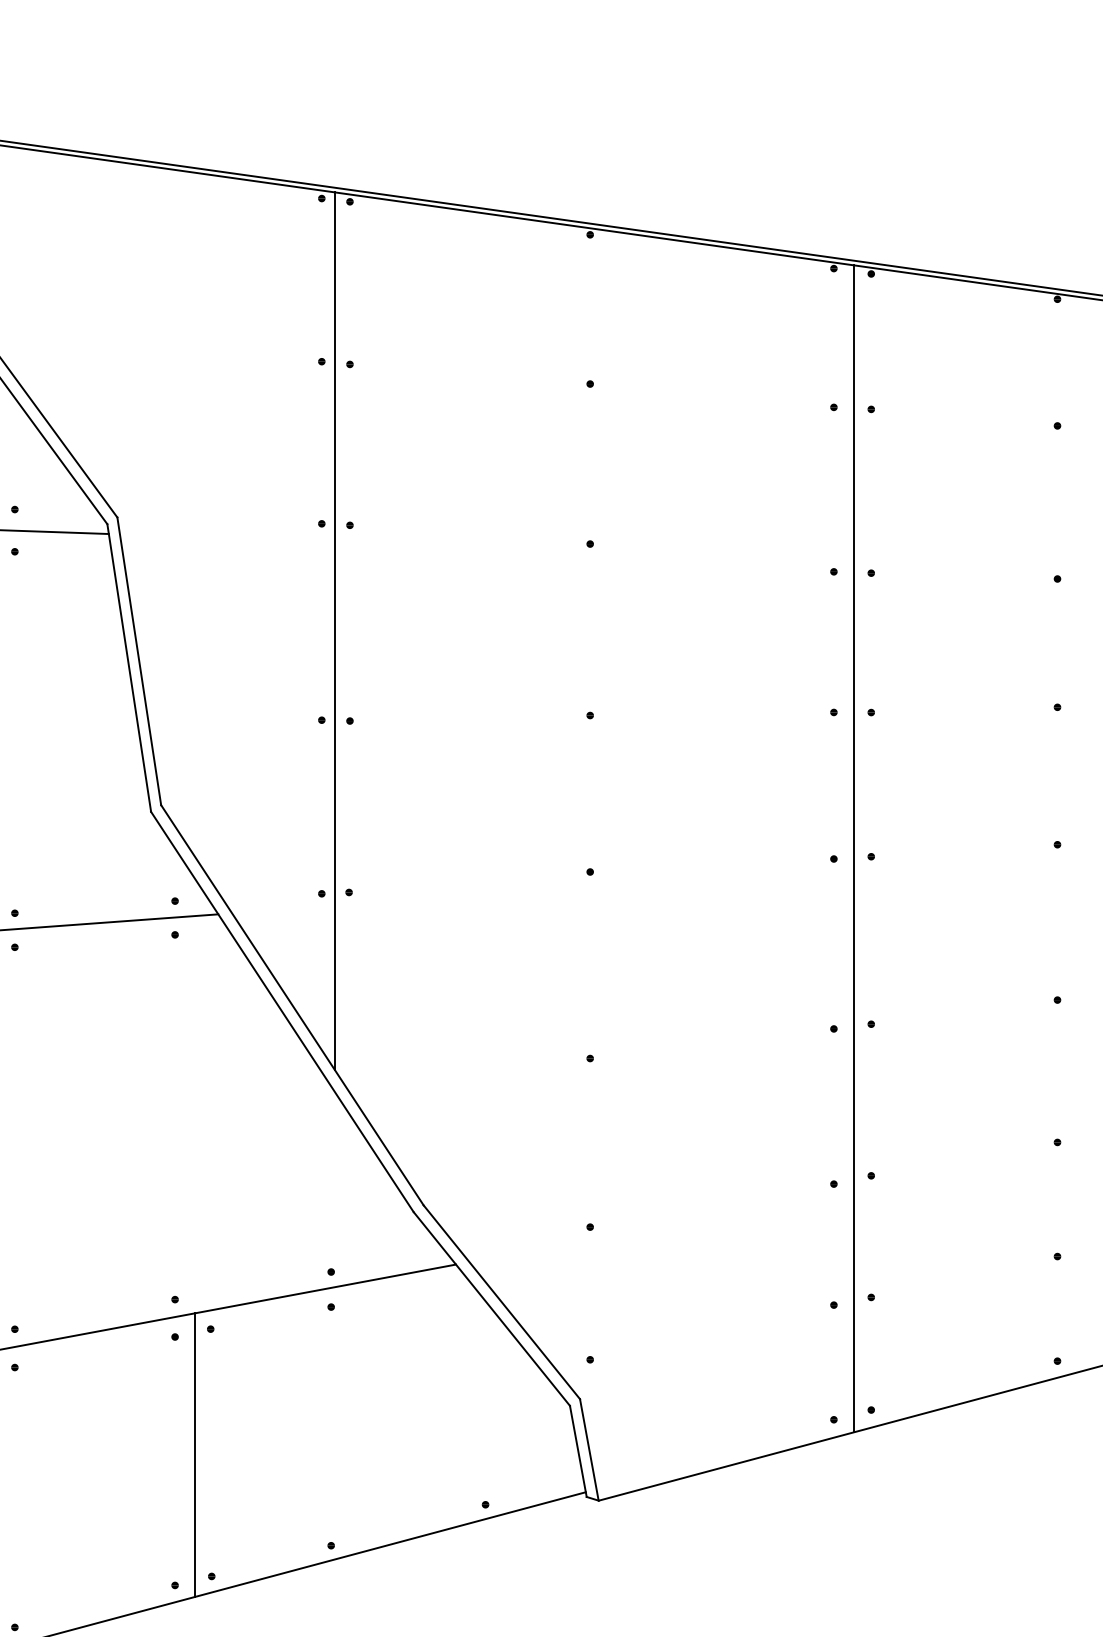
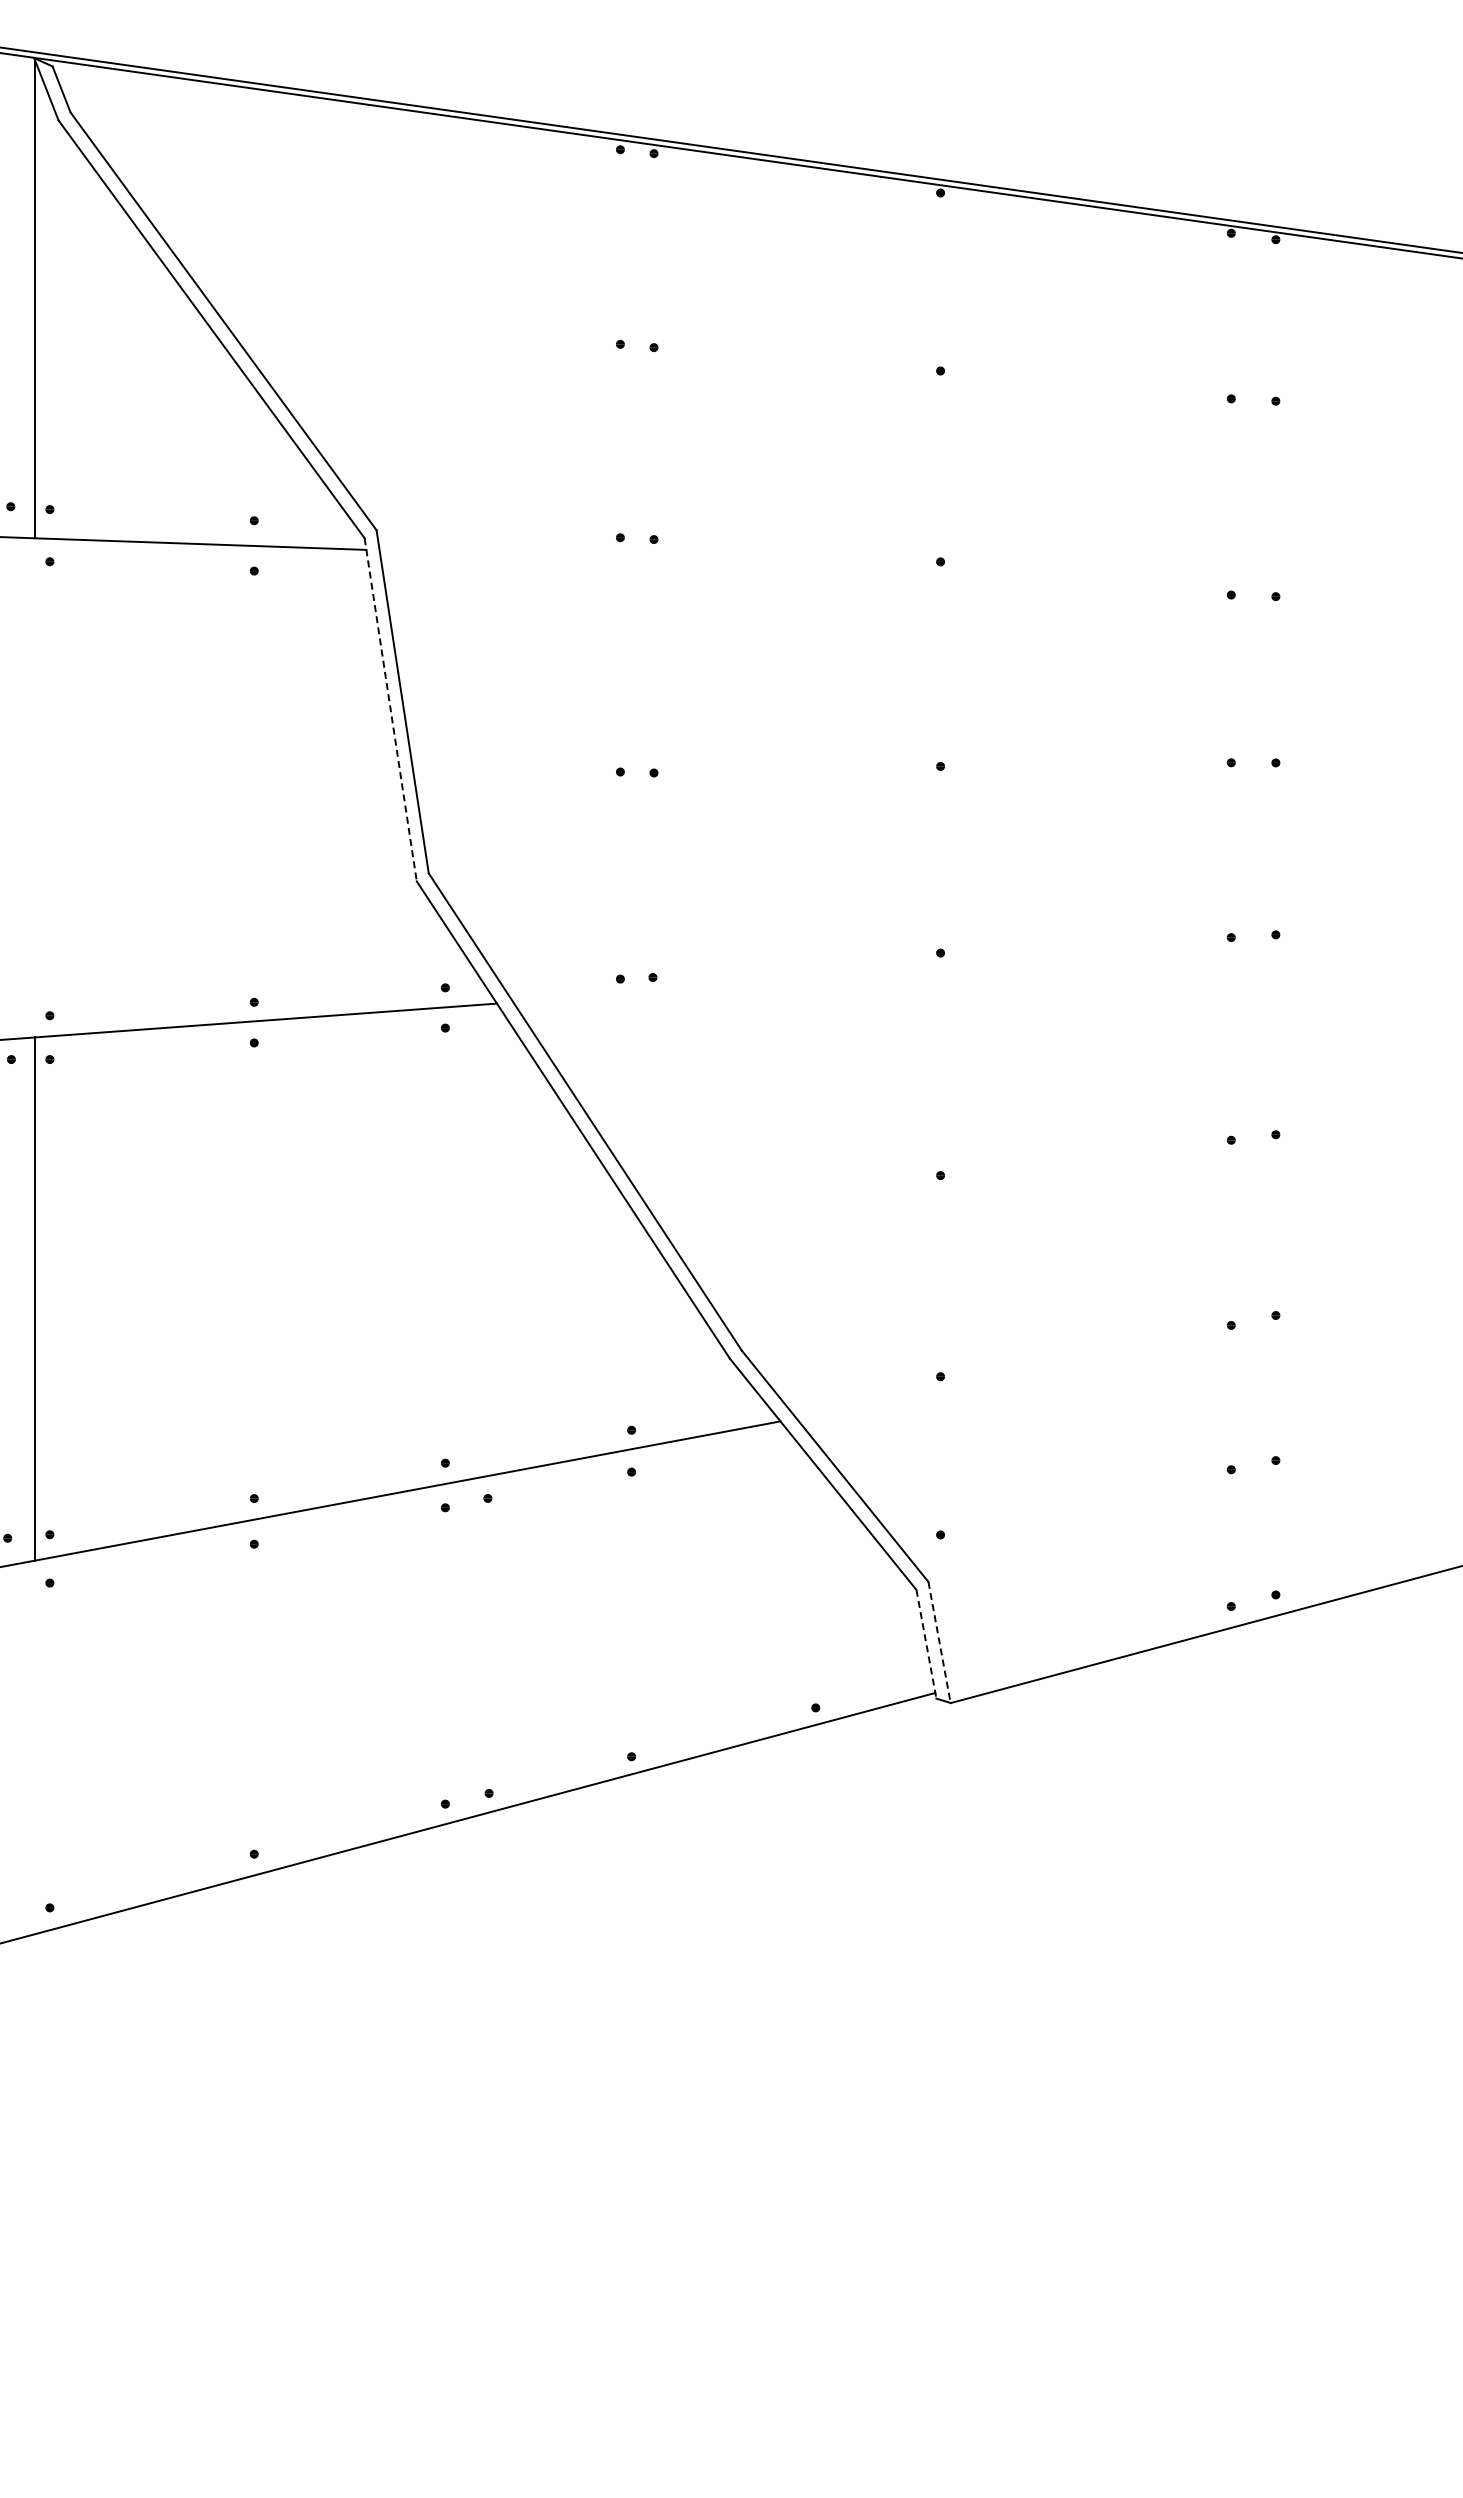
line: (334, 630) -> (635, 665), removed
line: (129, 667) -> (390, 709), solid -> dashed
line: (853, 848) -> (1254, 925), removed
line: (589, 1449) -> (939, 1642), solid -> dashed
line: (578, 1451) -> (926, 1644), solid -> dashed
line: (195, 1454) -> (469, 1648), removed

